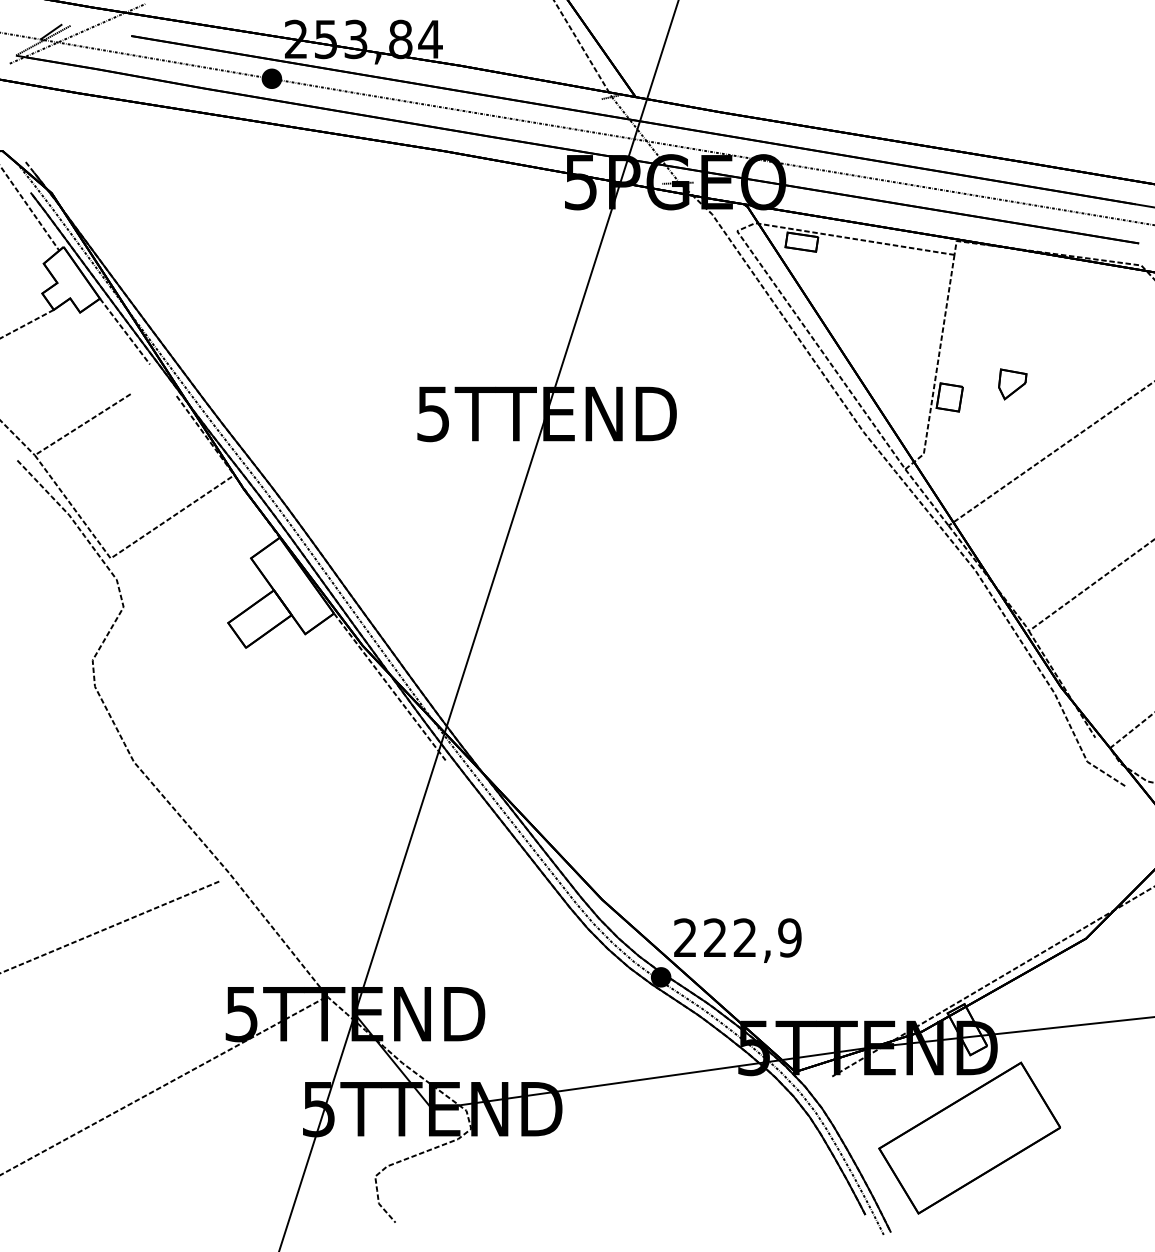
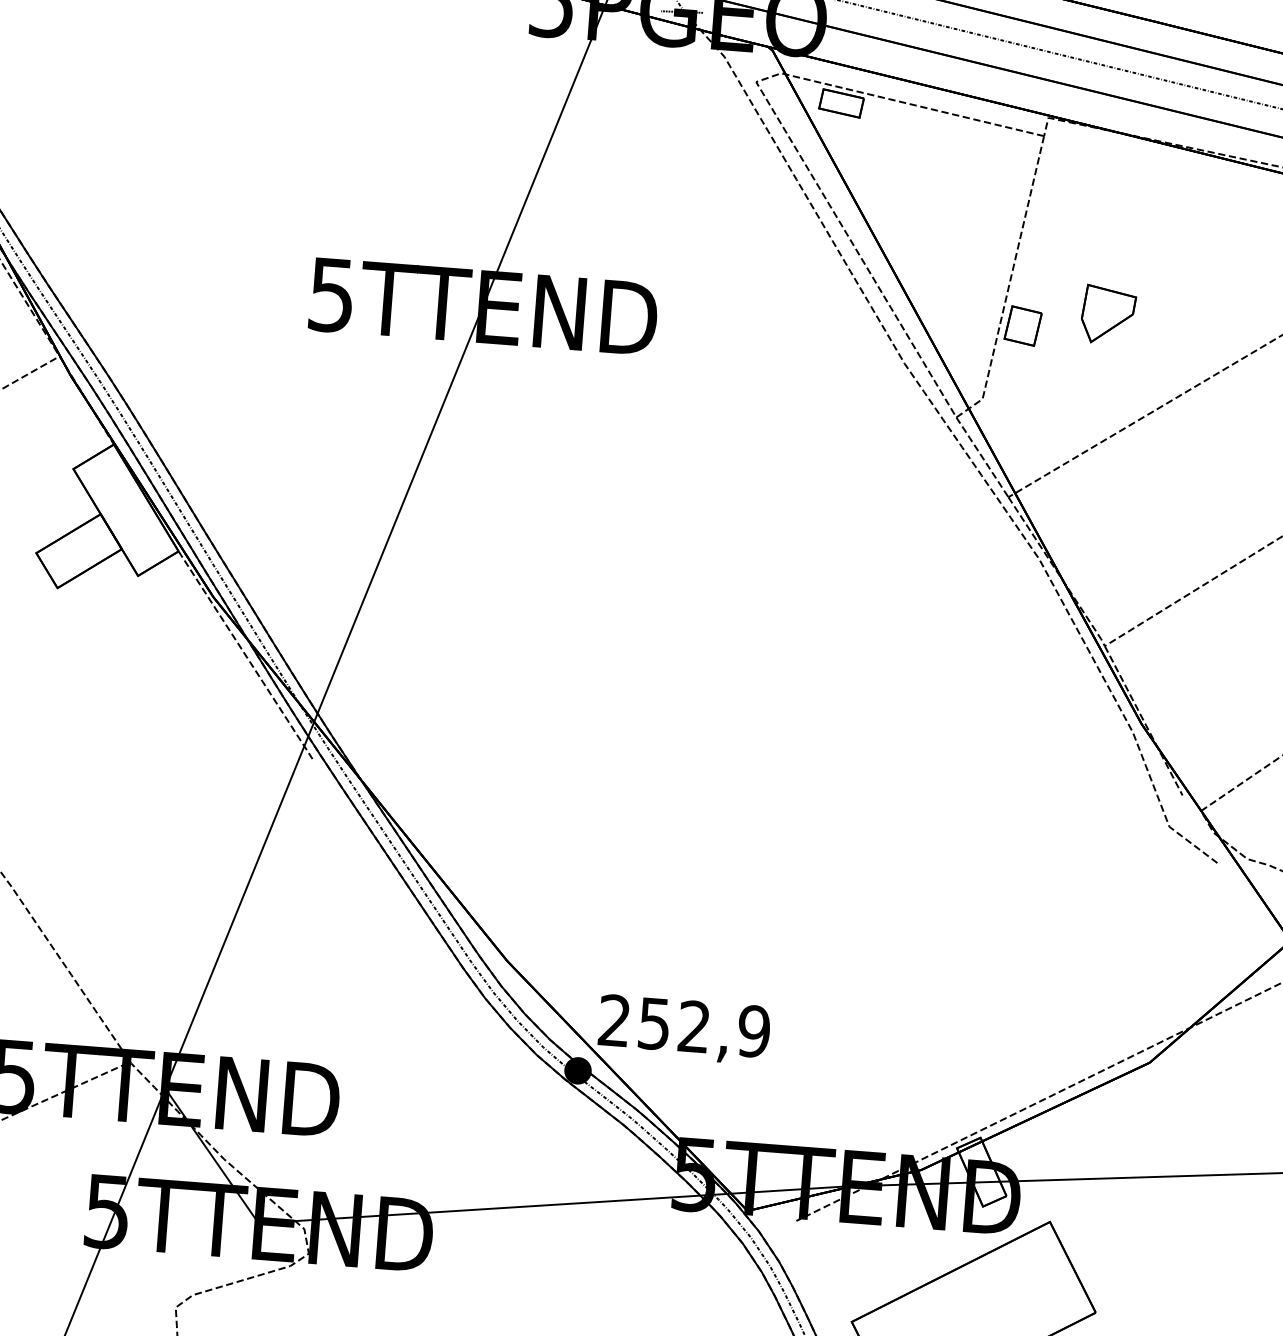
part: (1012, 384) -> (1108, 315), size x1.43
text: (715, 937) -> (654, 1023), 222,9 -> 252,9

